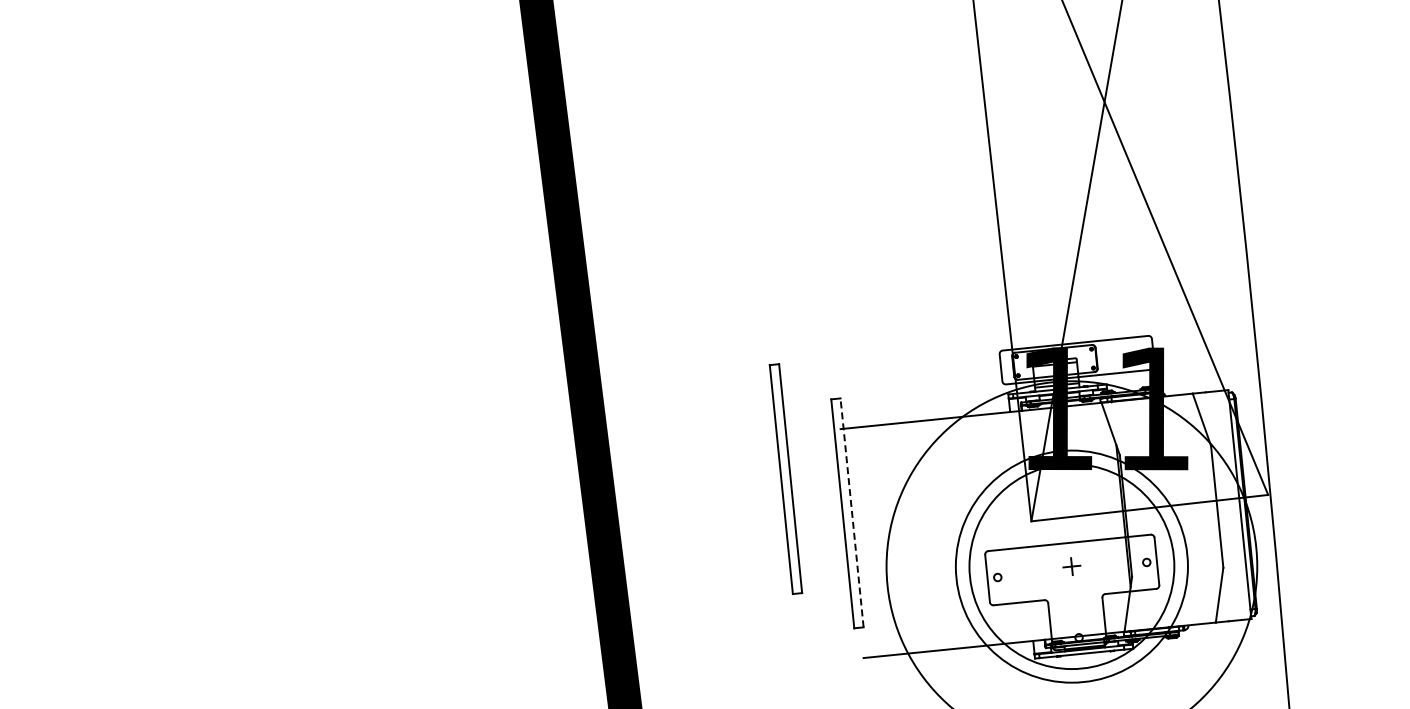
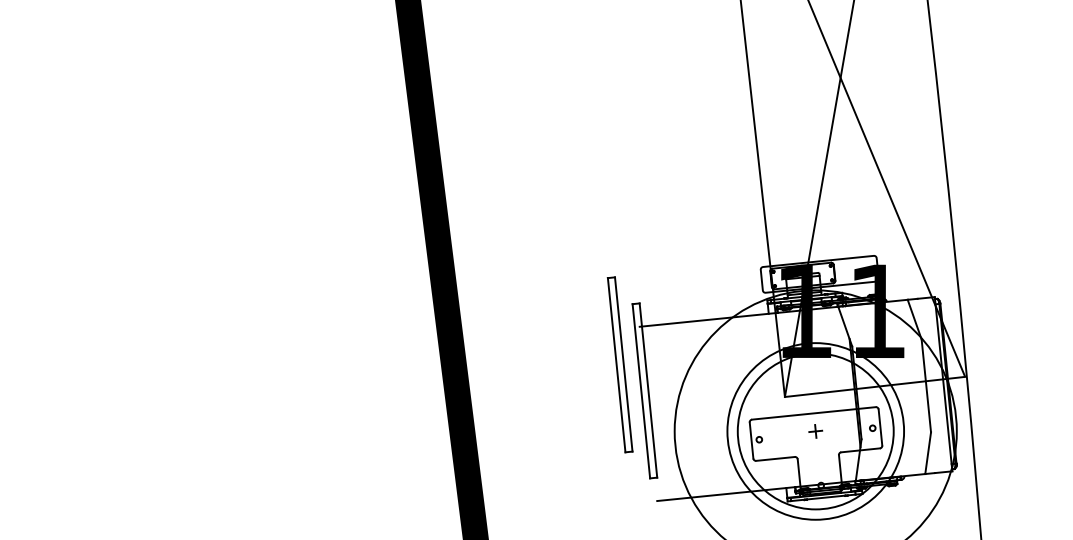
part: (785, 478) -> (619, 364), moved
line: (852, 512) -> (648, 390), dashed -> solid

